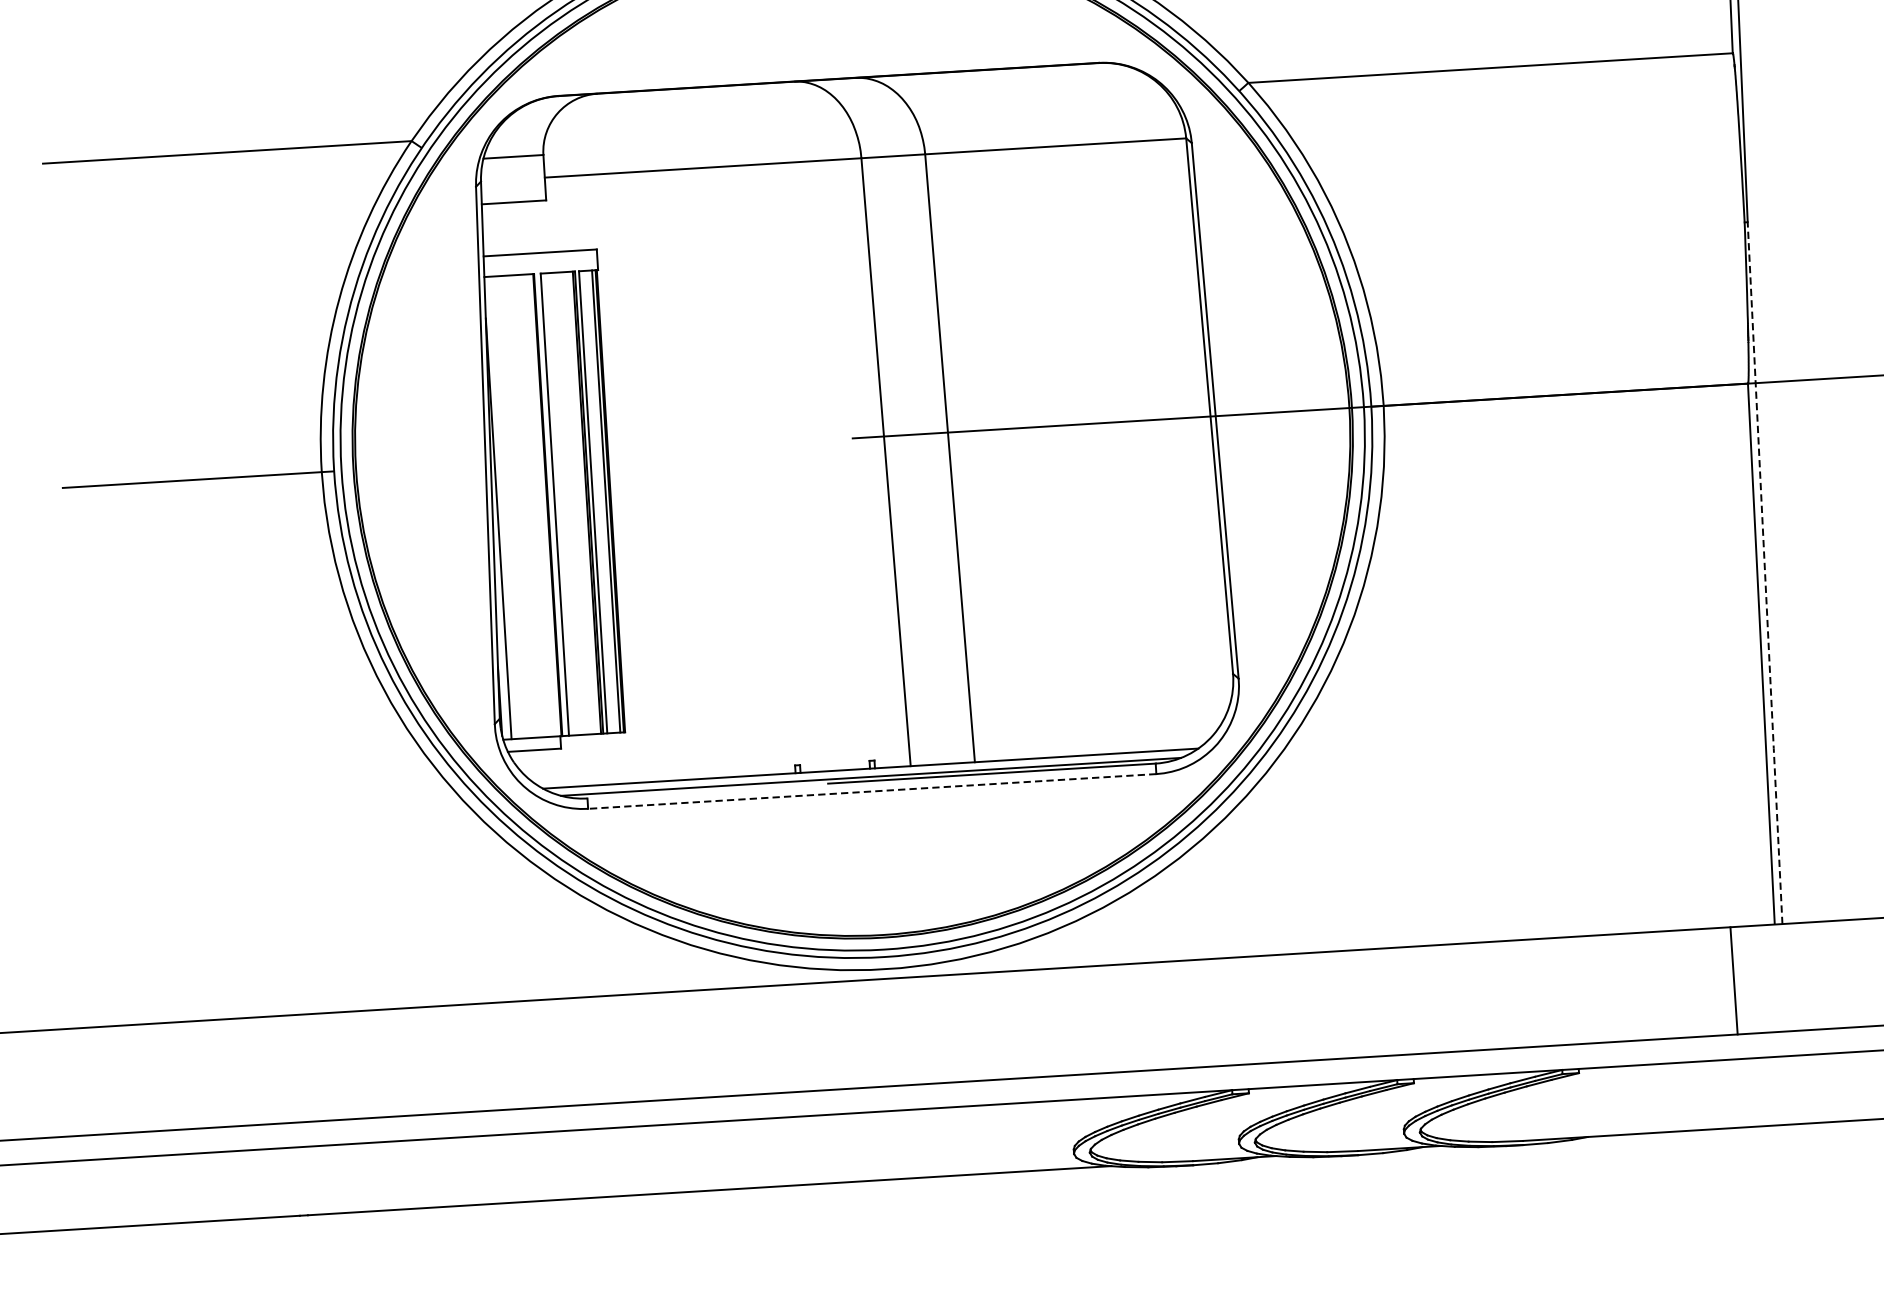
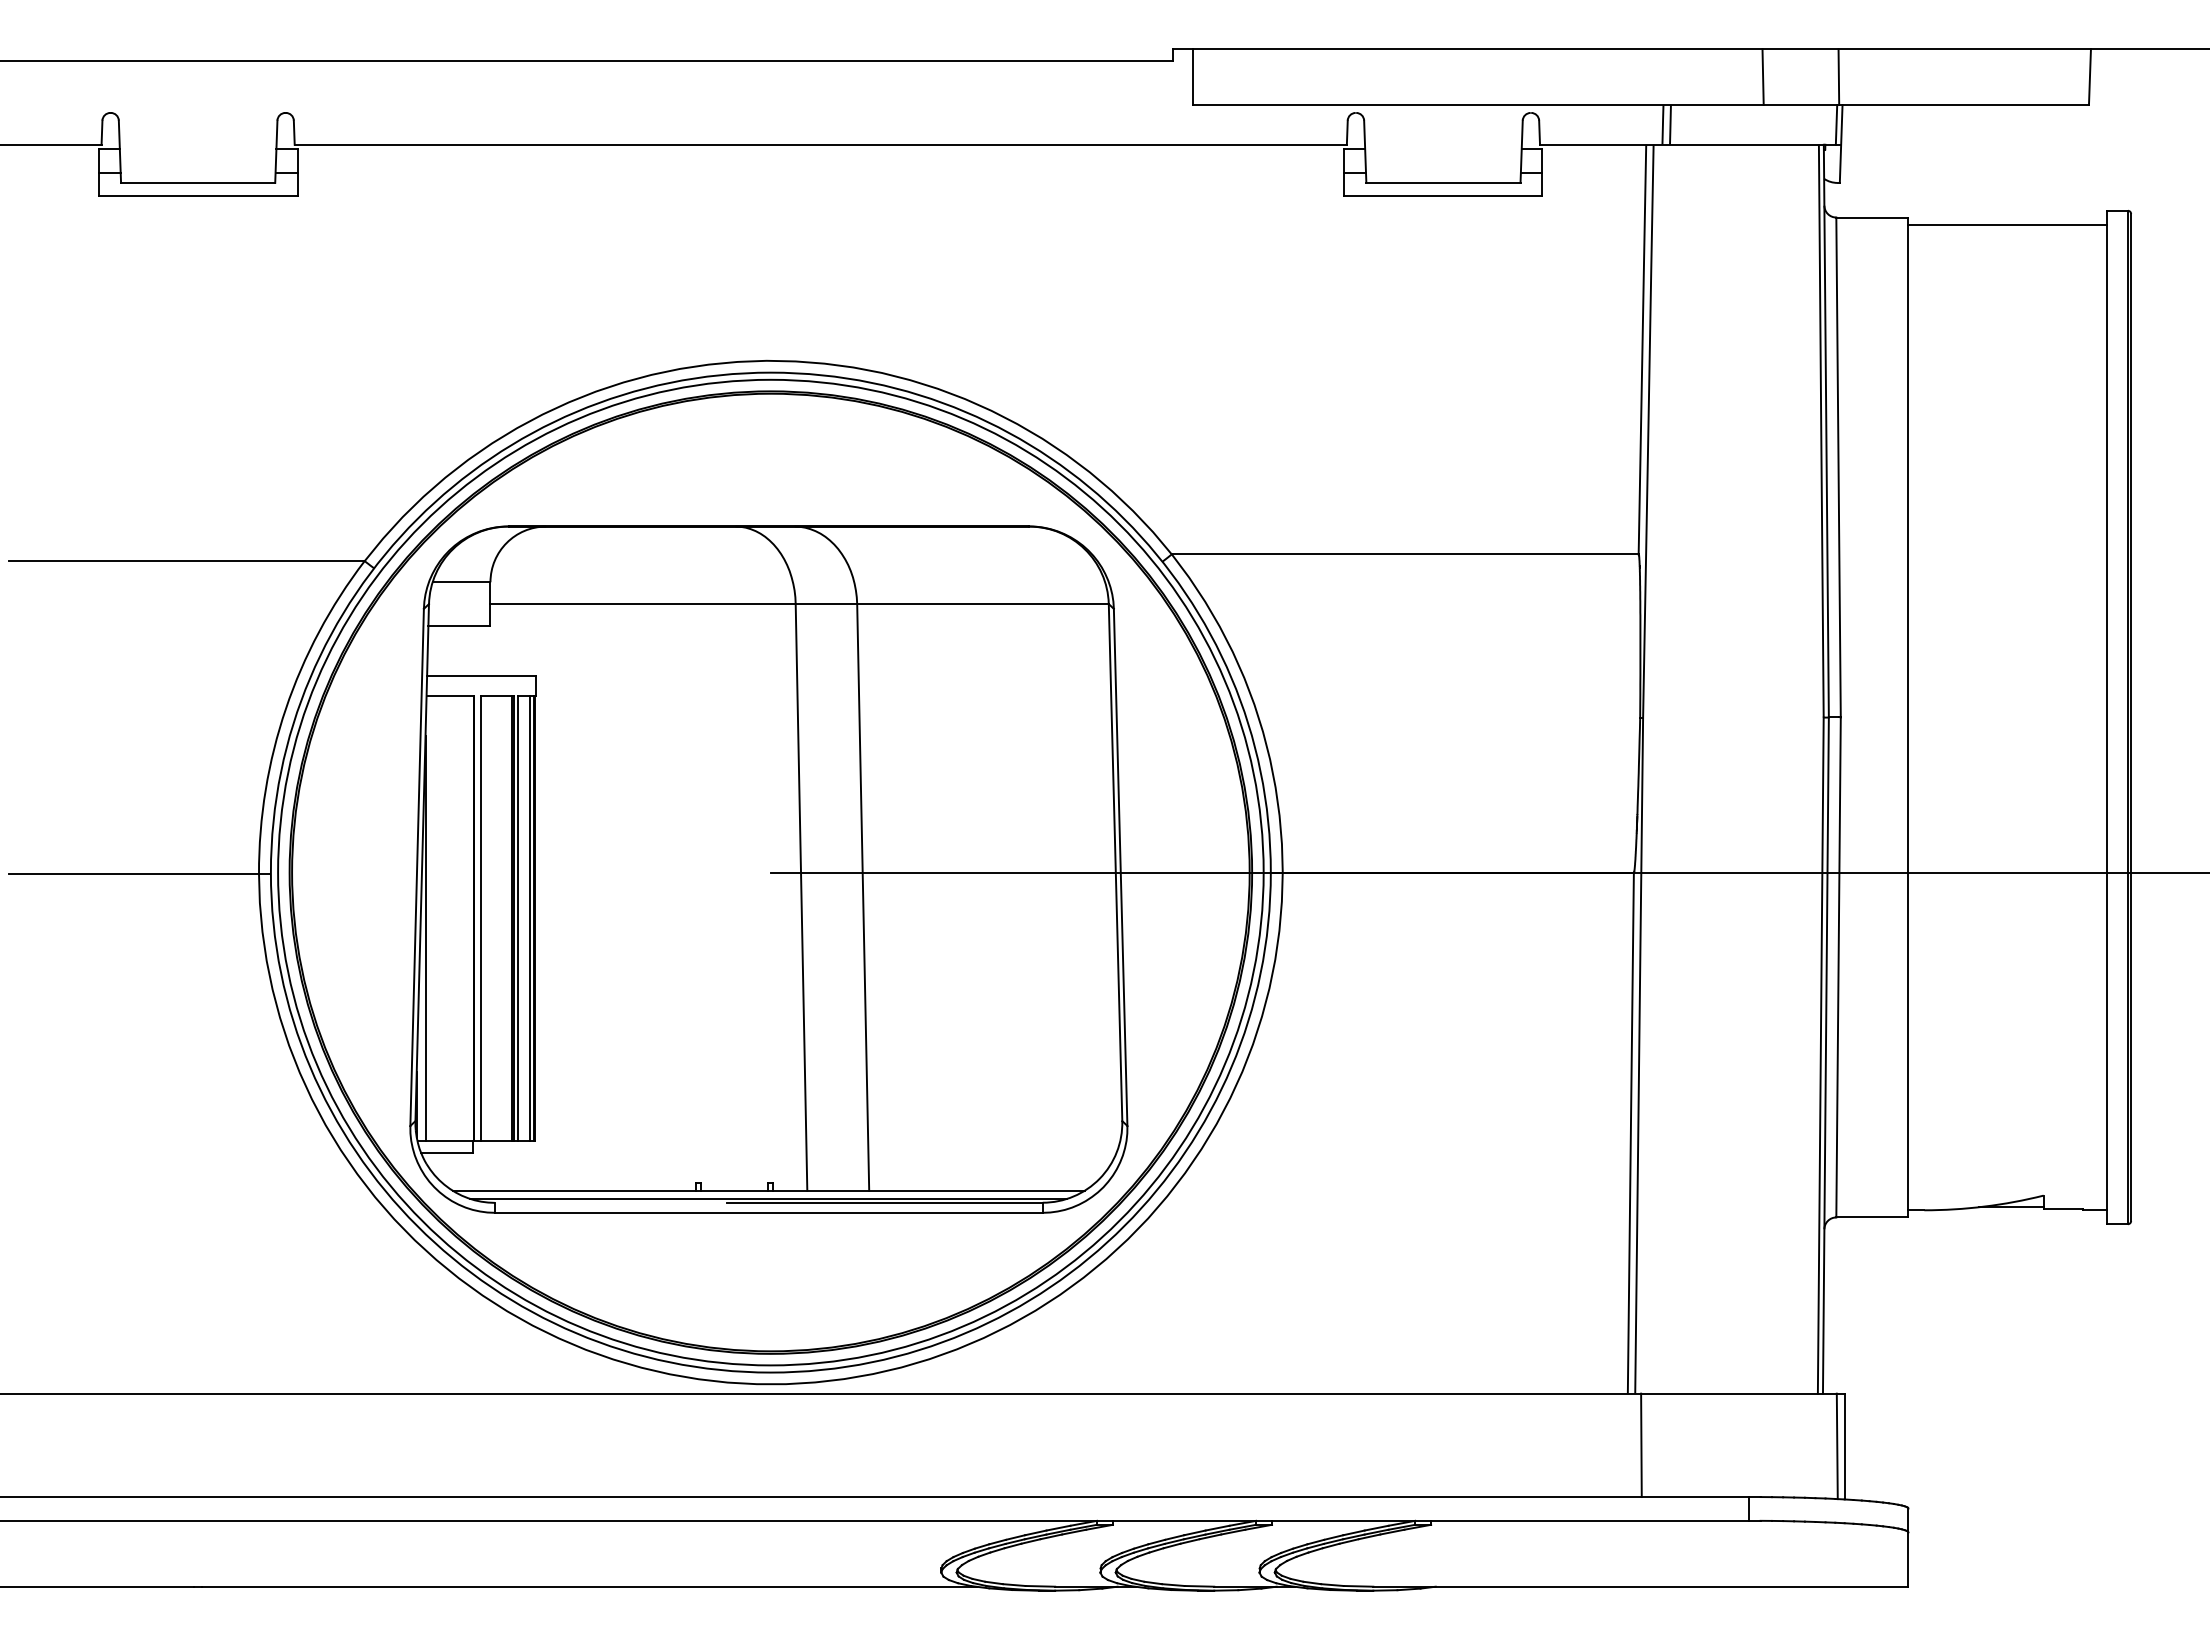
line: (1765, 573) -> (1639, 1055), dashed -> solid
line: (871, 791) -> (768, 1212), dashed -> solid
line: (1734, 981) -> (1641, 1445), moved

